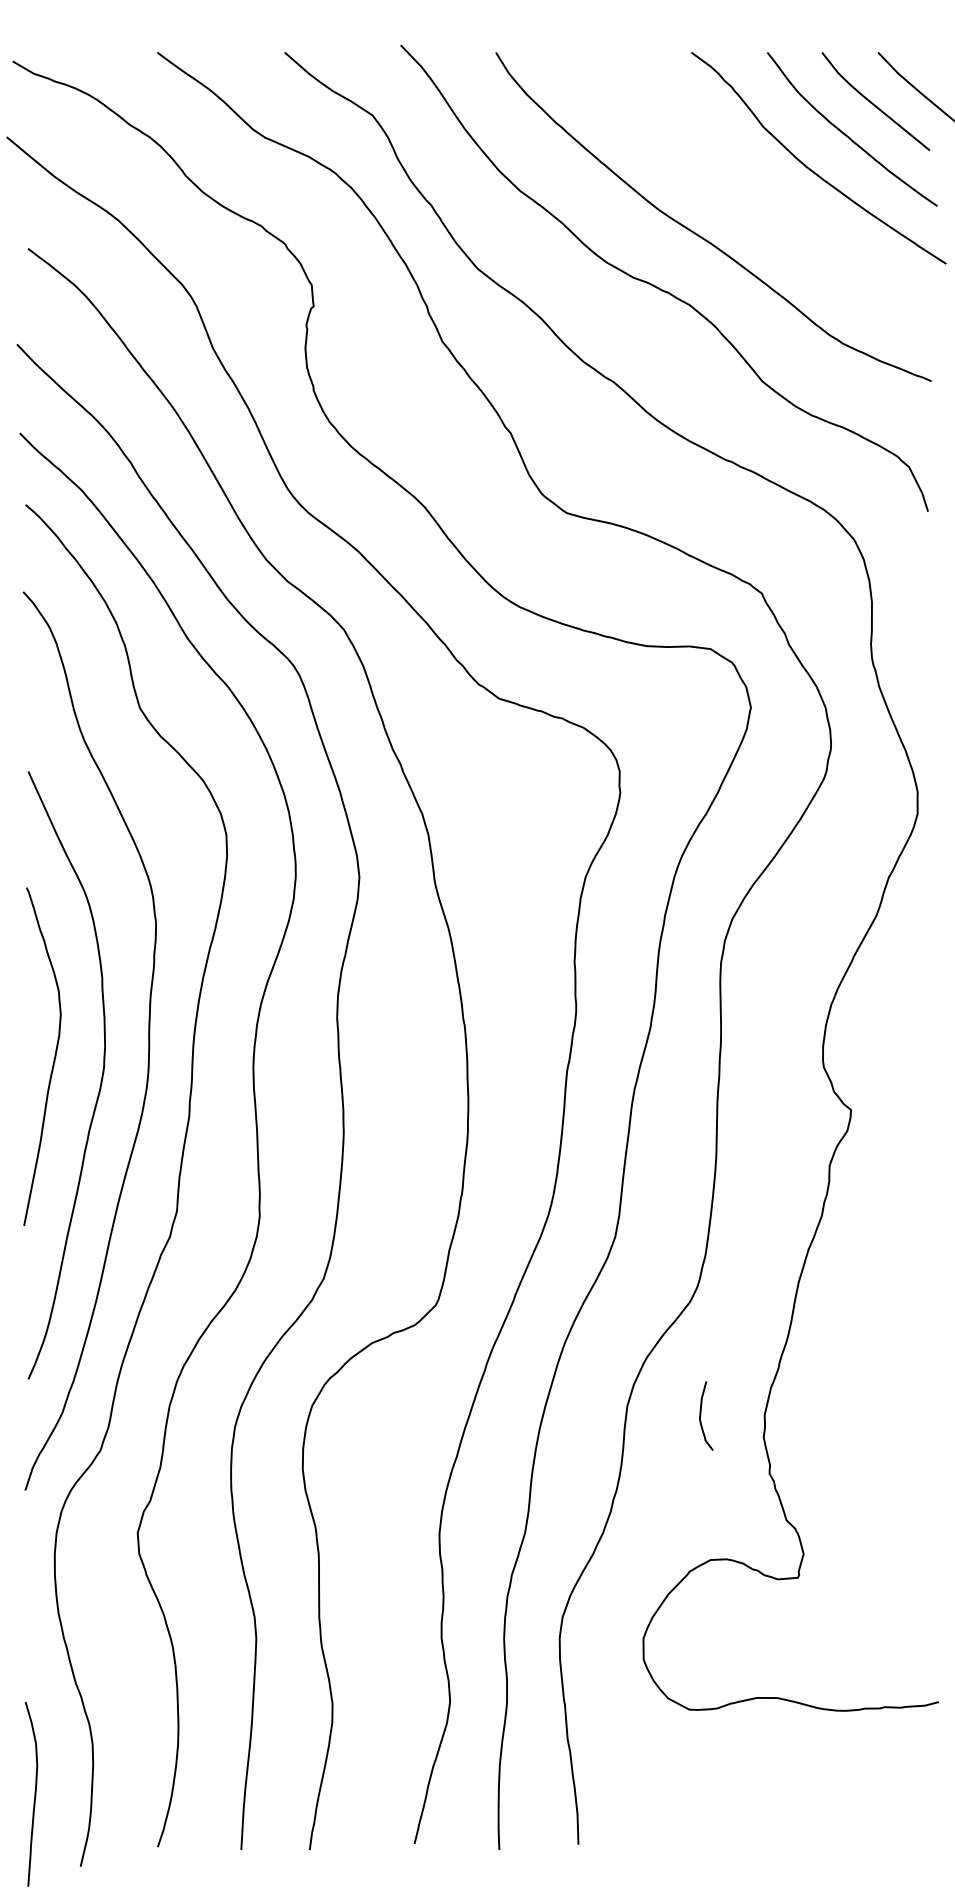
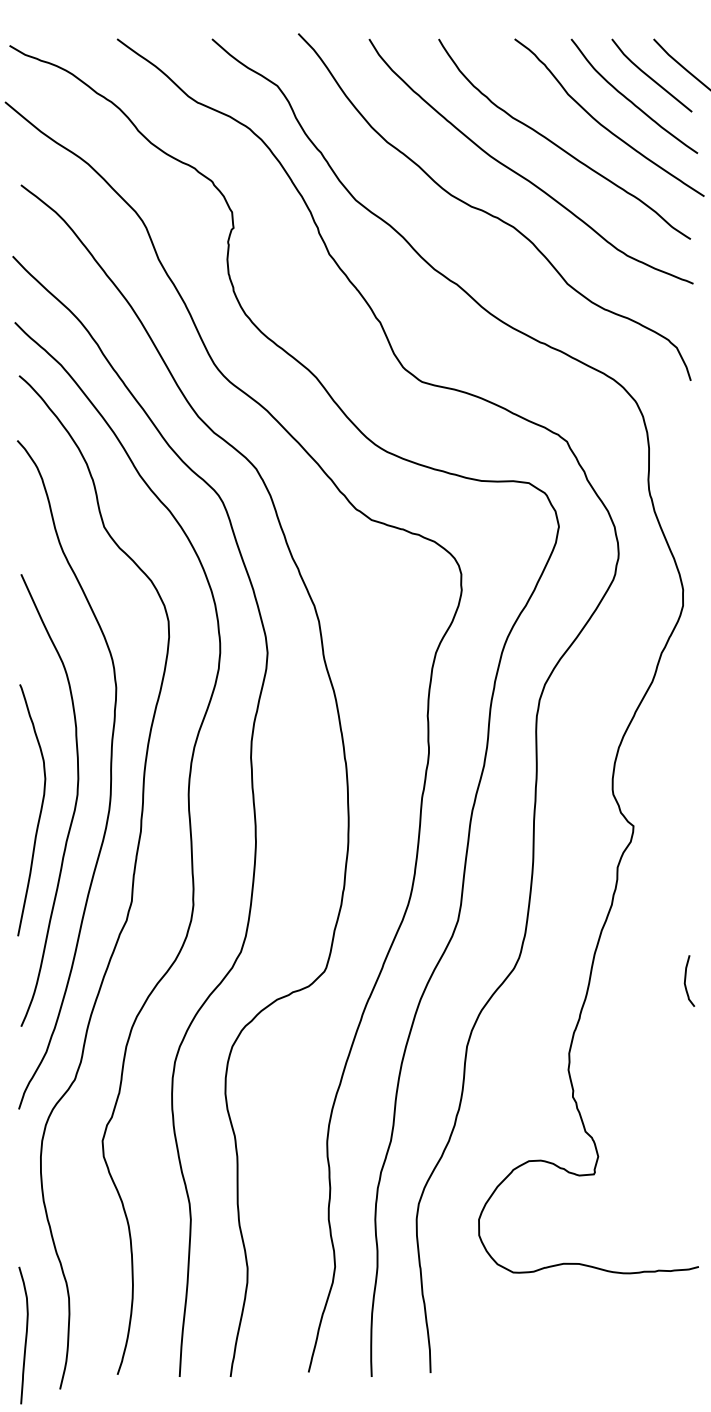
curve: (751, 196) -> (559, 146), added
curve: (53, 1059) -> (39, 812), moved
curve: (701, 1415) -> (685, 980), moved

